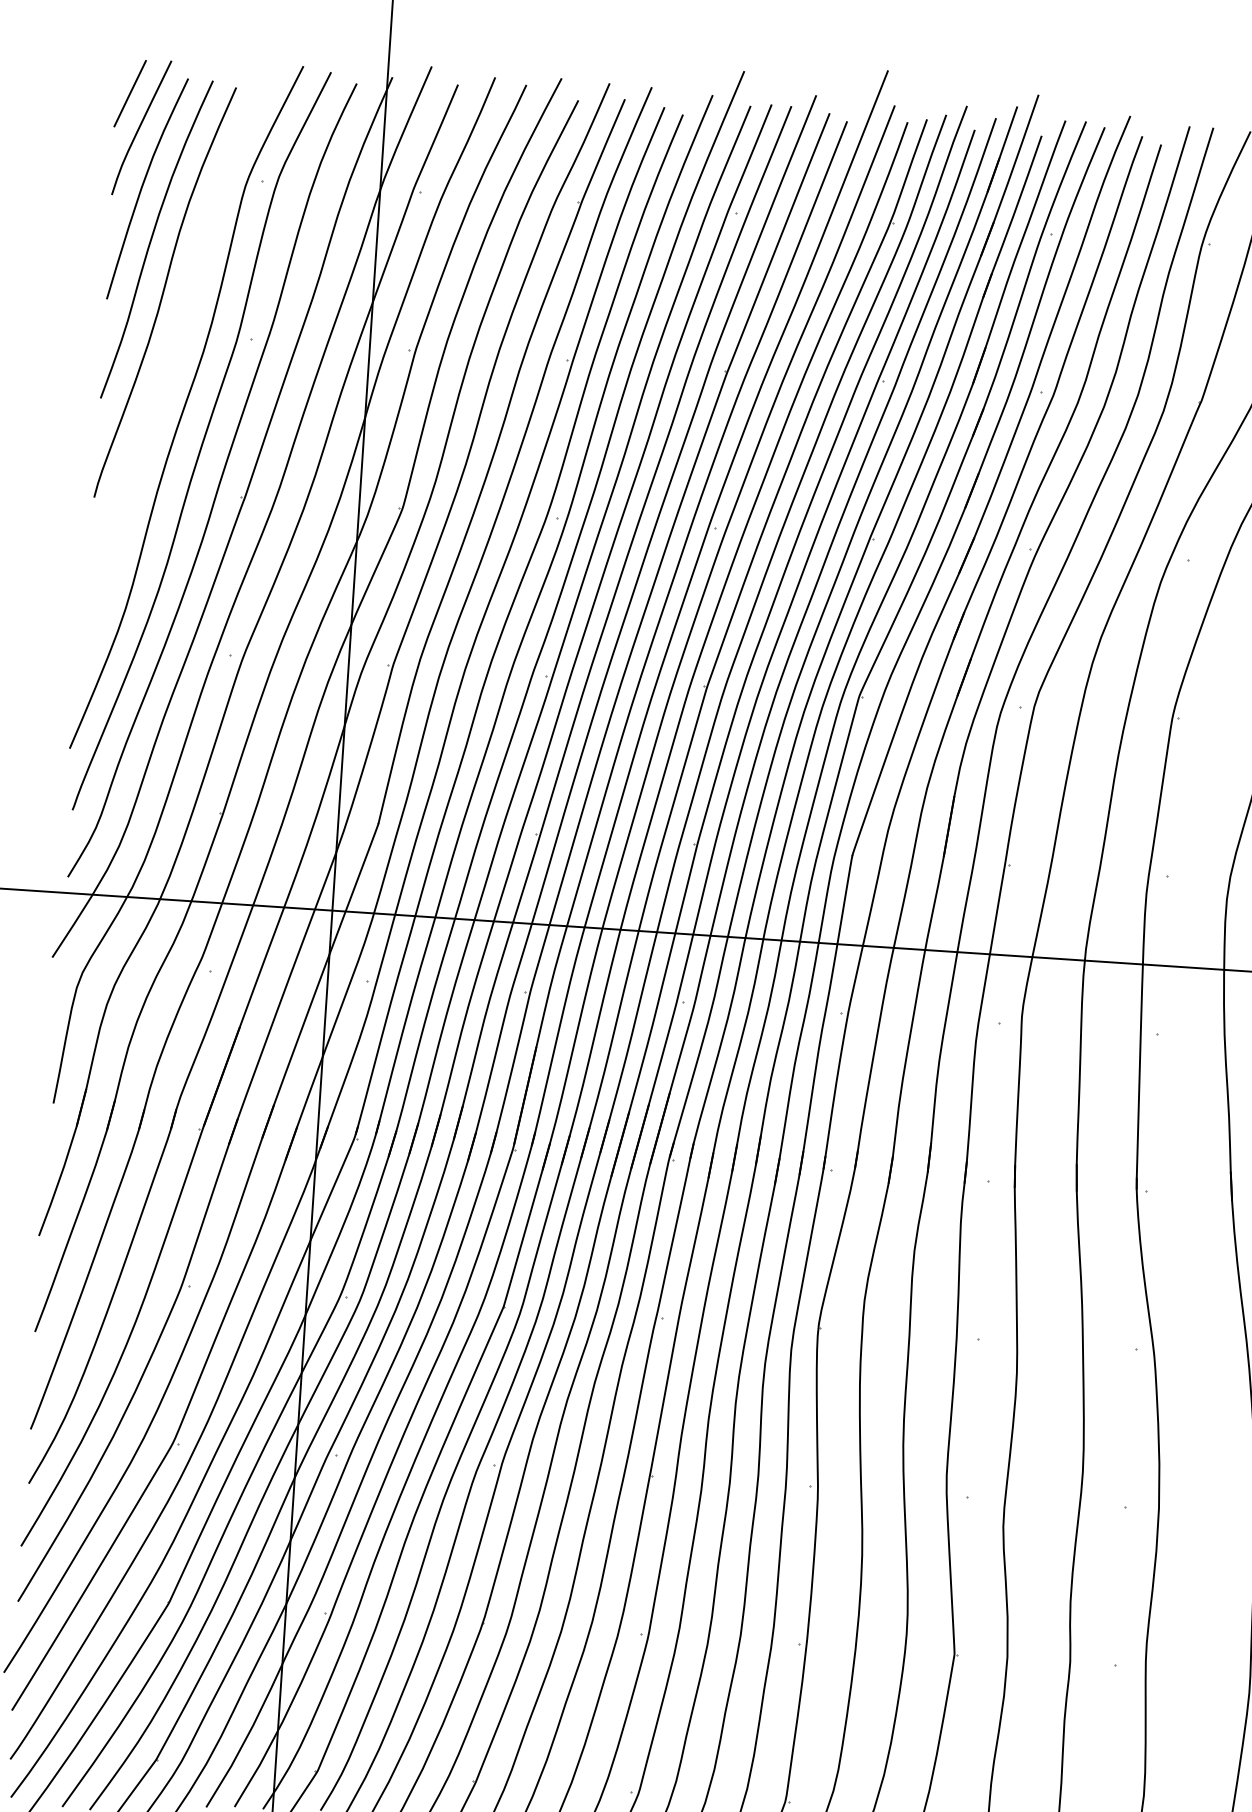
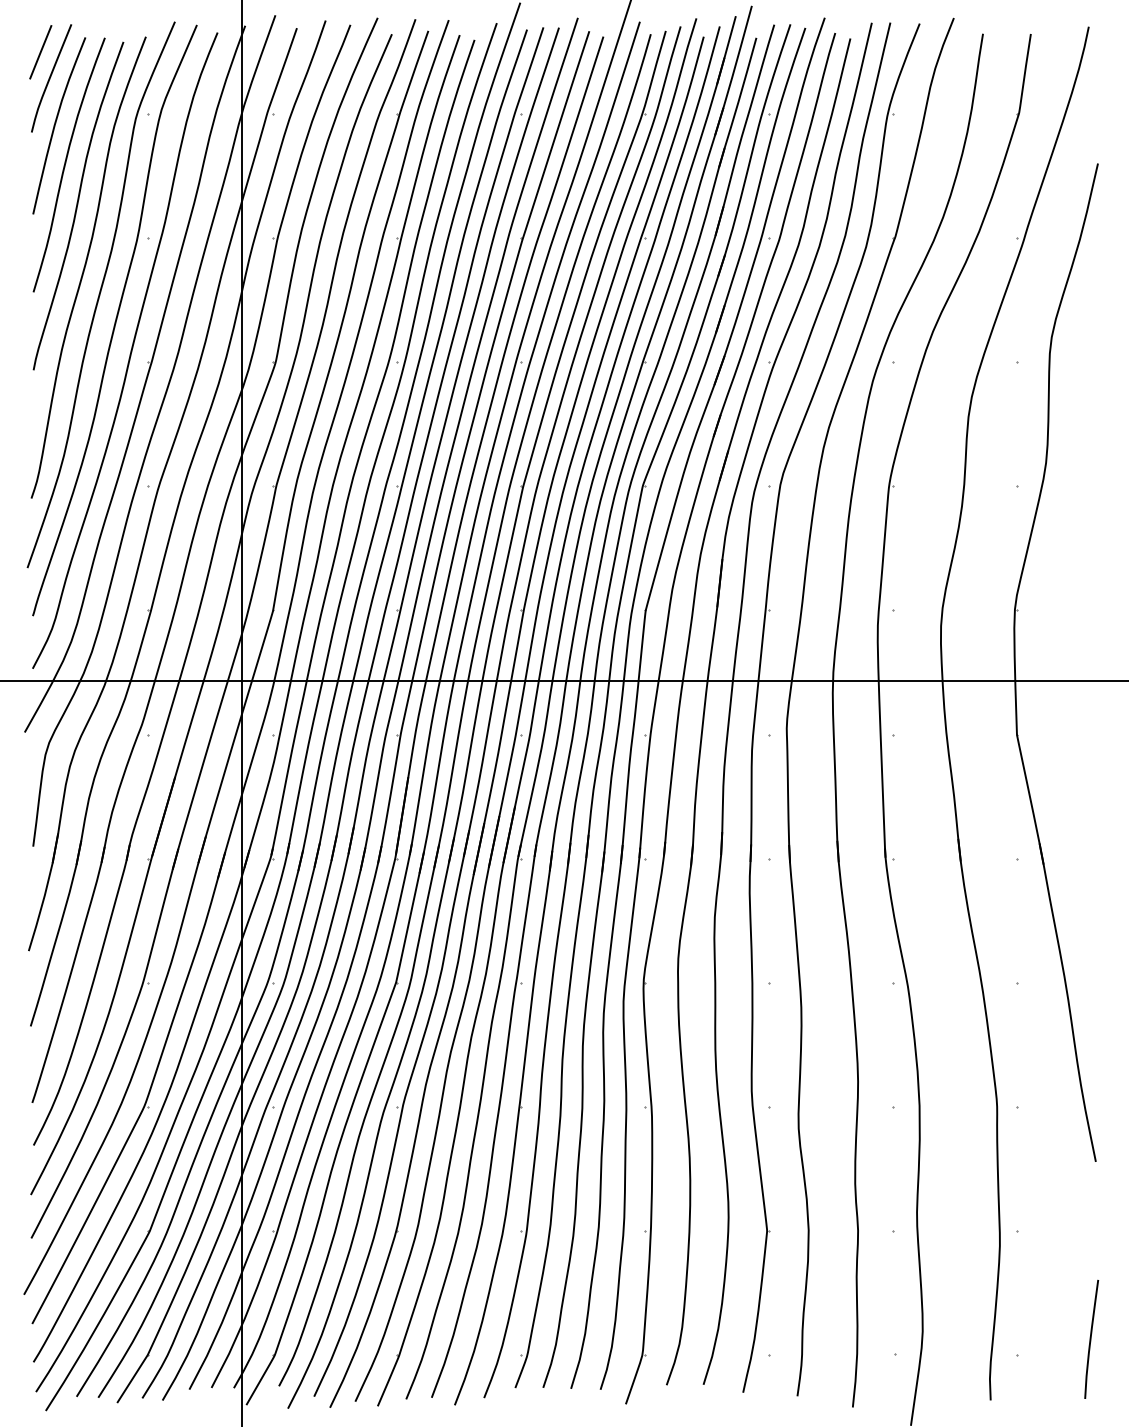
curve: (170, 368) -> (86, 265), added

